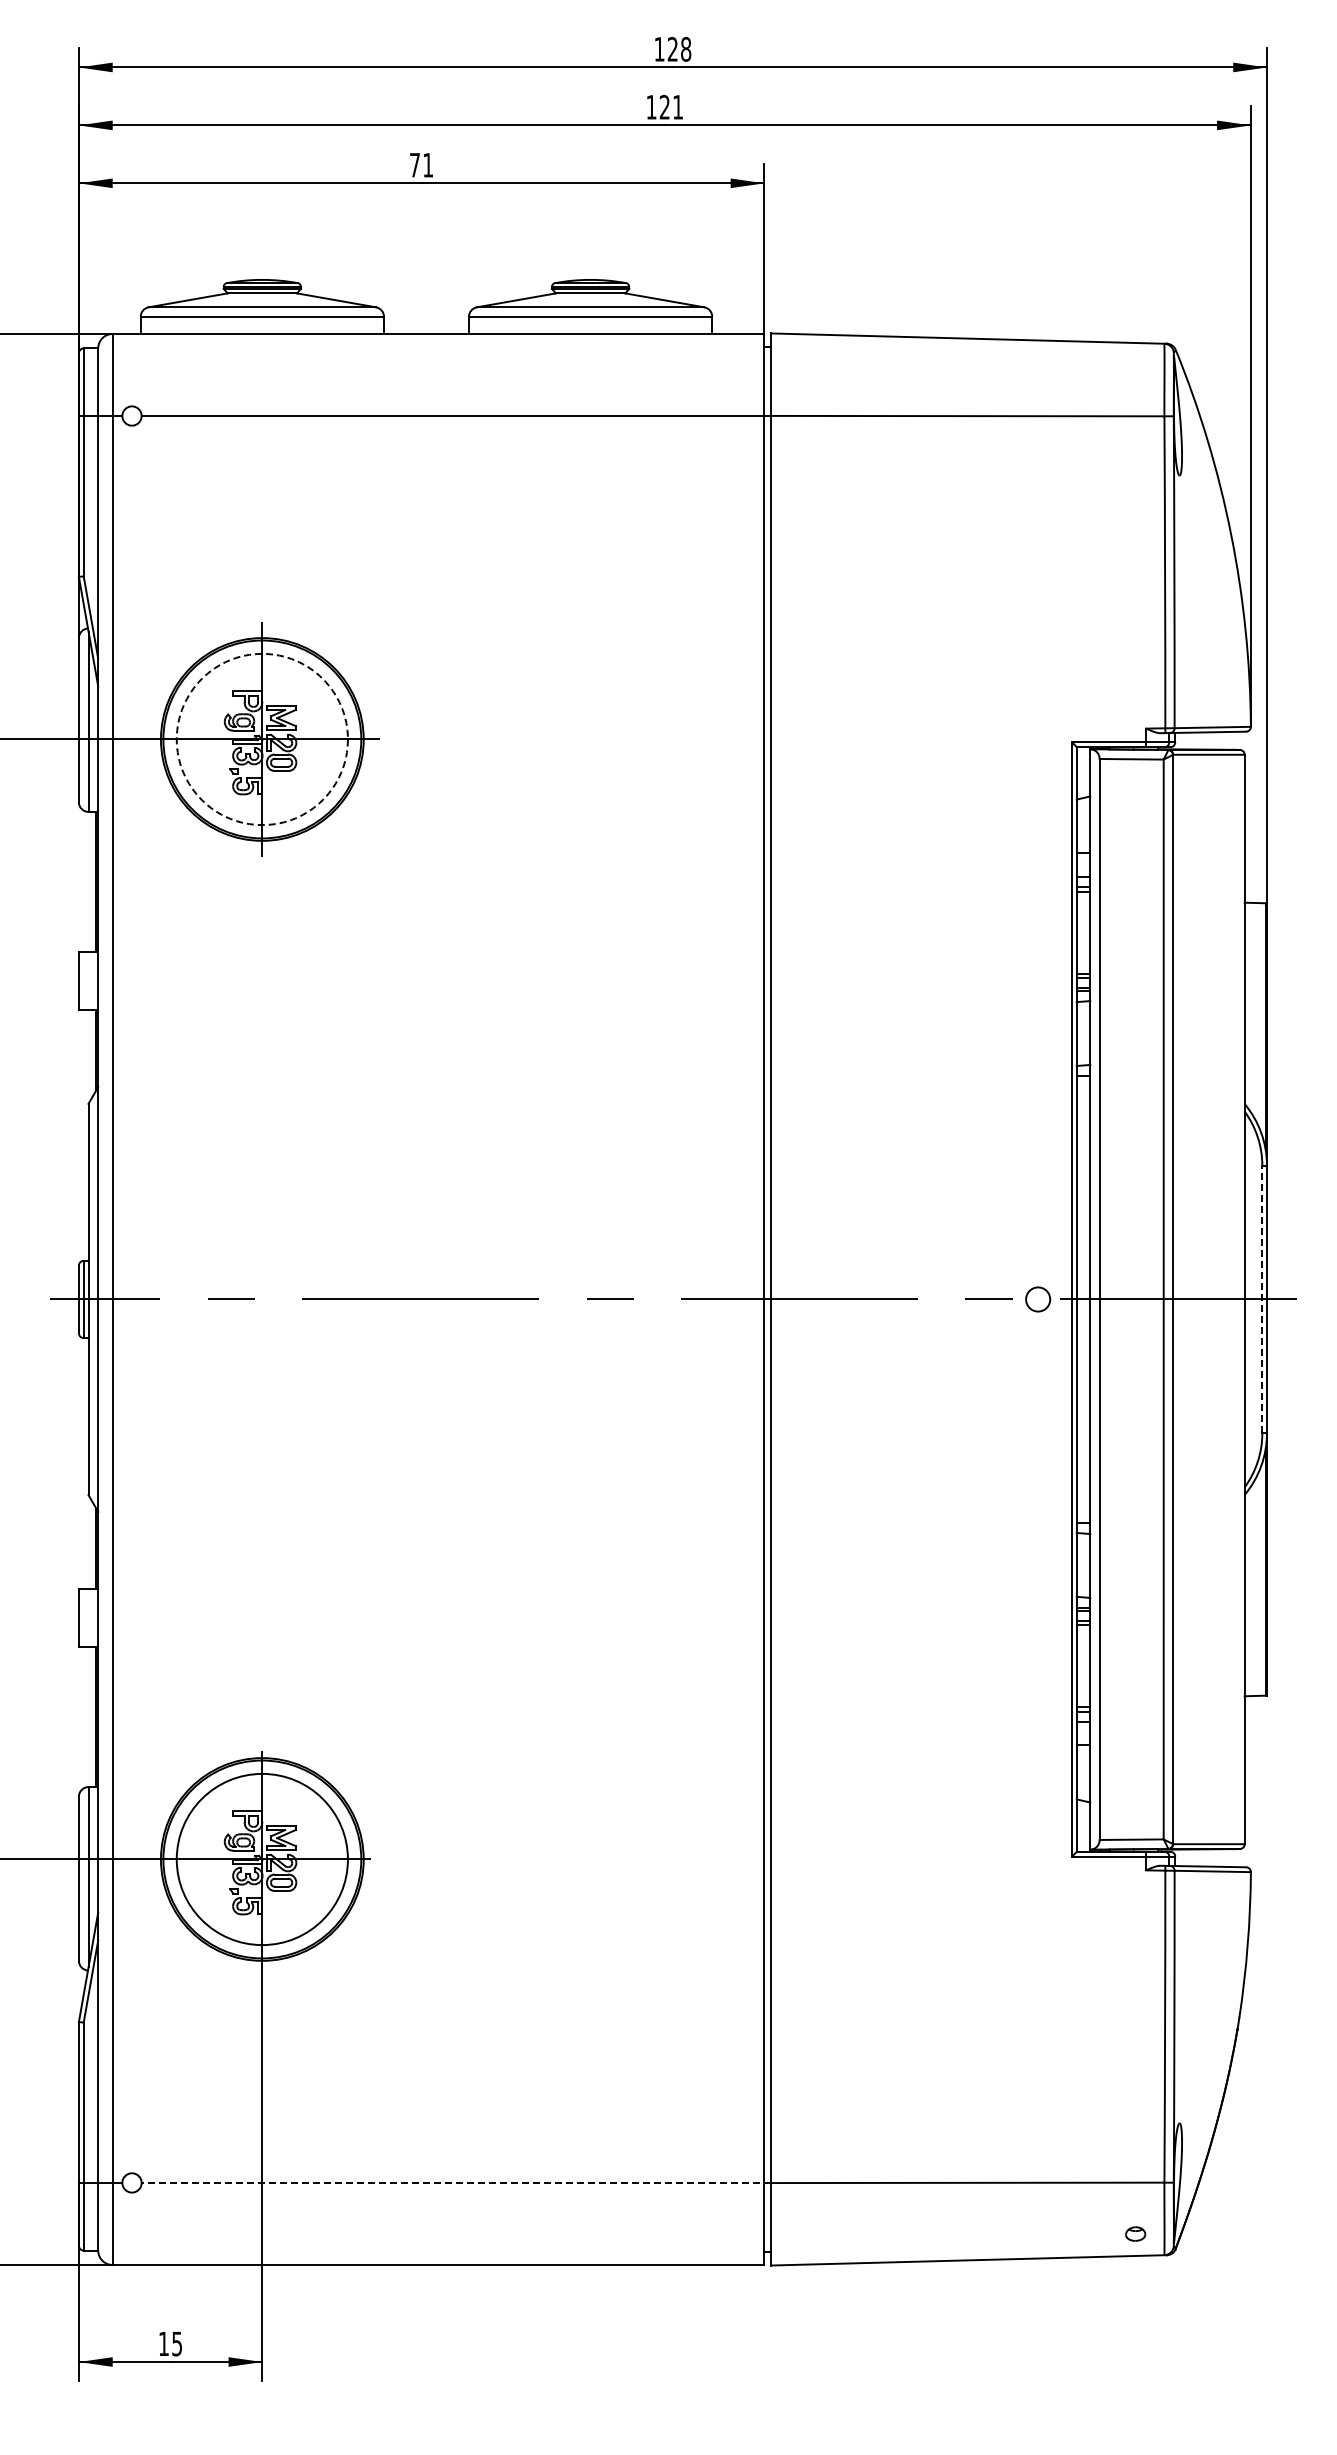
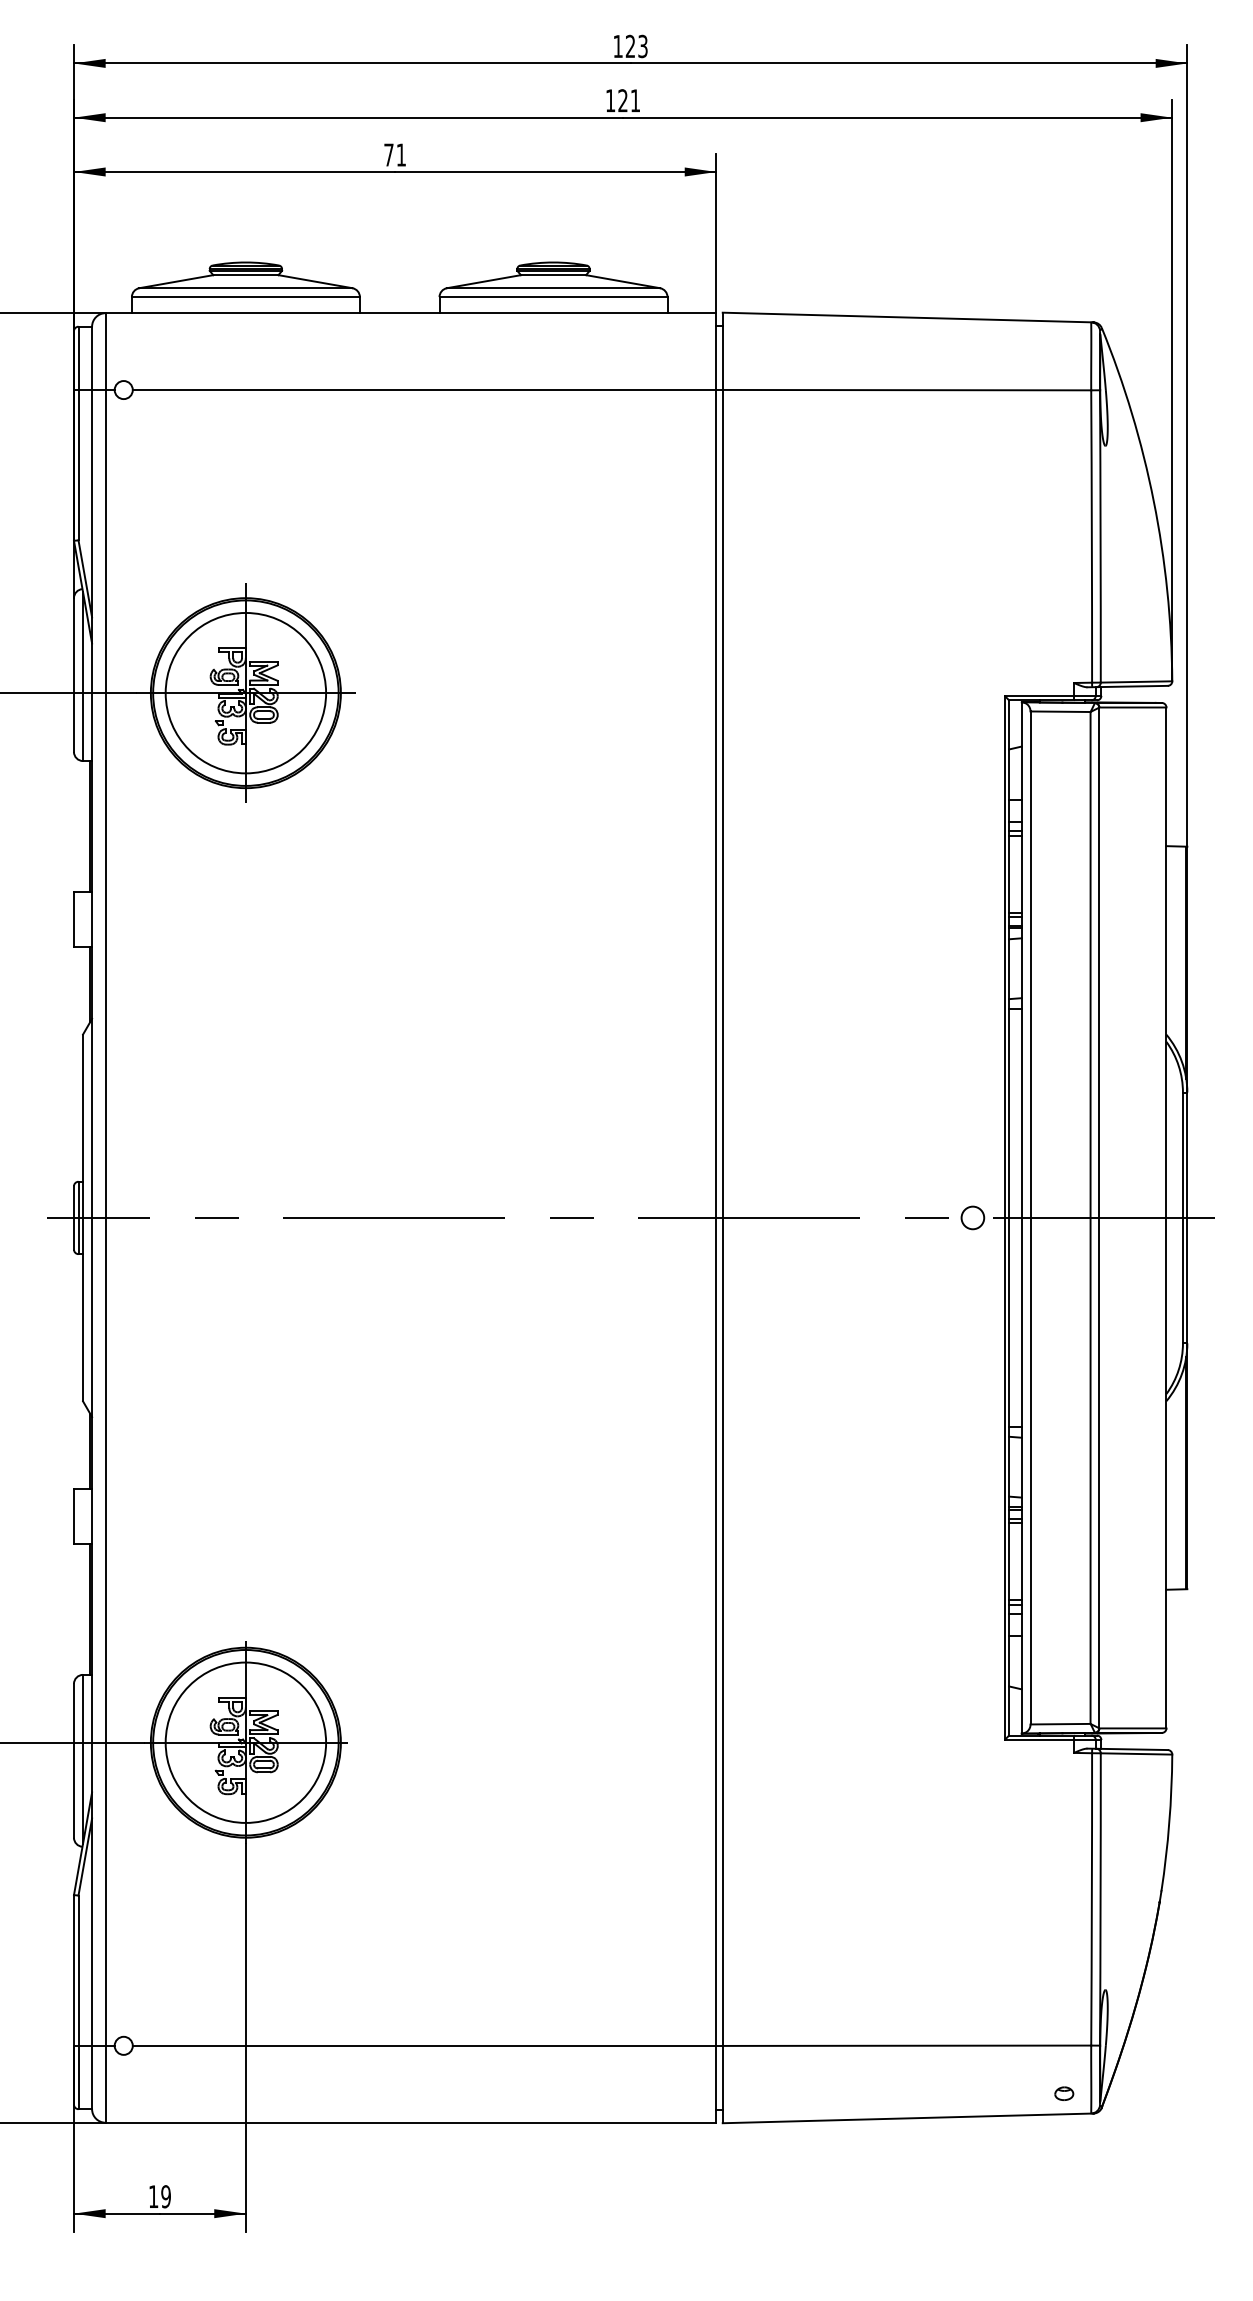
text: (686, 49) -> (643, 46), 128 -> 123
circle: (261, 739) -> (245, 693), dashed -> solid
line: (1262, 1299) -> (1183, 1217), dashed -> solid
line: (456, 2182) -> (427, 2045), dashed -> solid
text: (177, 2343) -> (166, 2196), 15 -> 19

